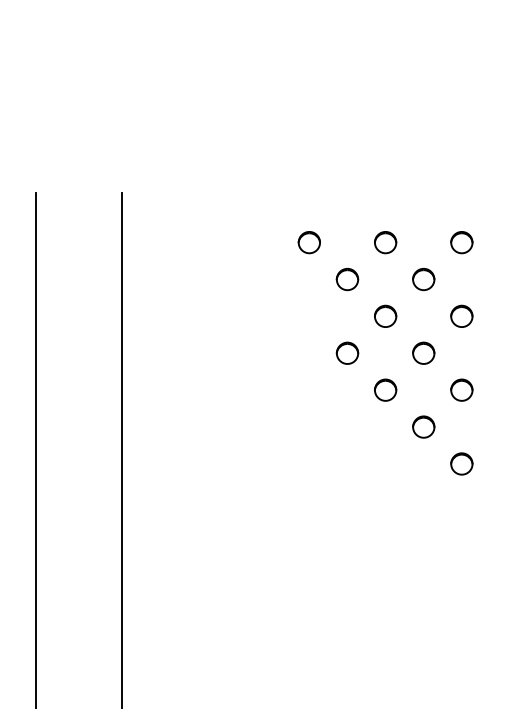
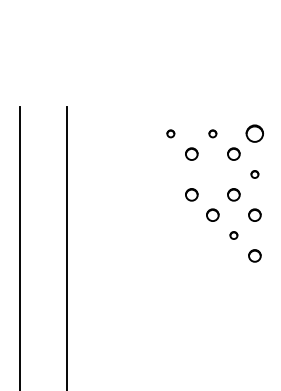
circle: (308, 242) -> (170, 133), size x0.6
circle: (385, 242) -> (212, 133), size x0.6
circle: (461, 242) -> (254, 133), size x1.4
part: (385, 316) -> (212, 174), removed
part: (461, 316) -> (254, 174), size x0.6
part: (423, 427) -> (233, 235), size x0.6

